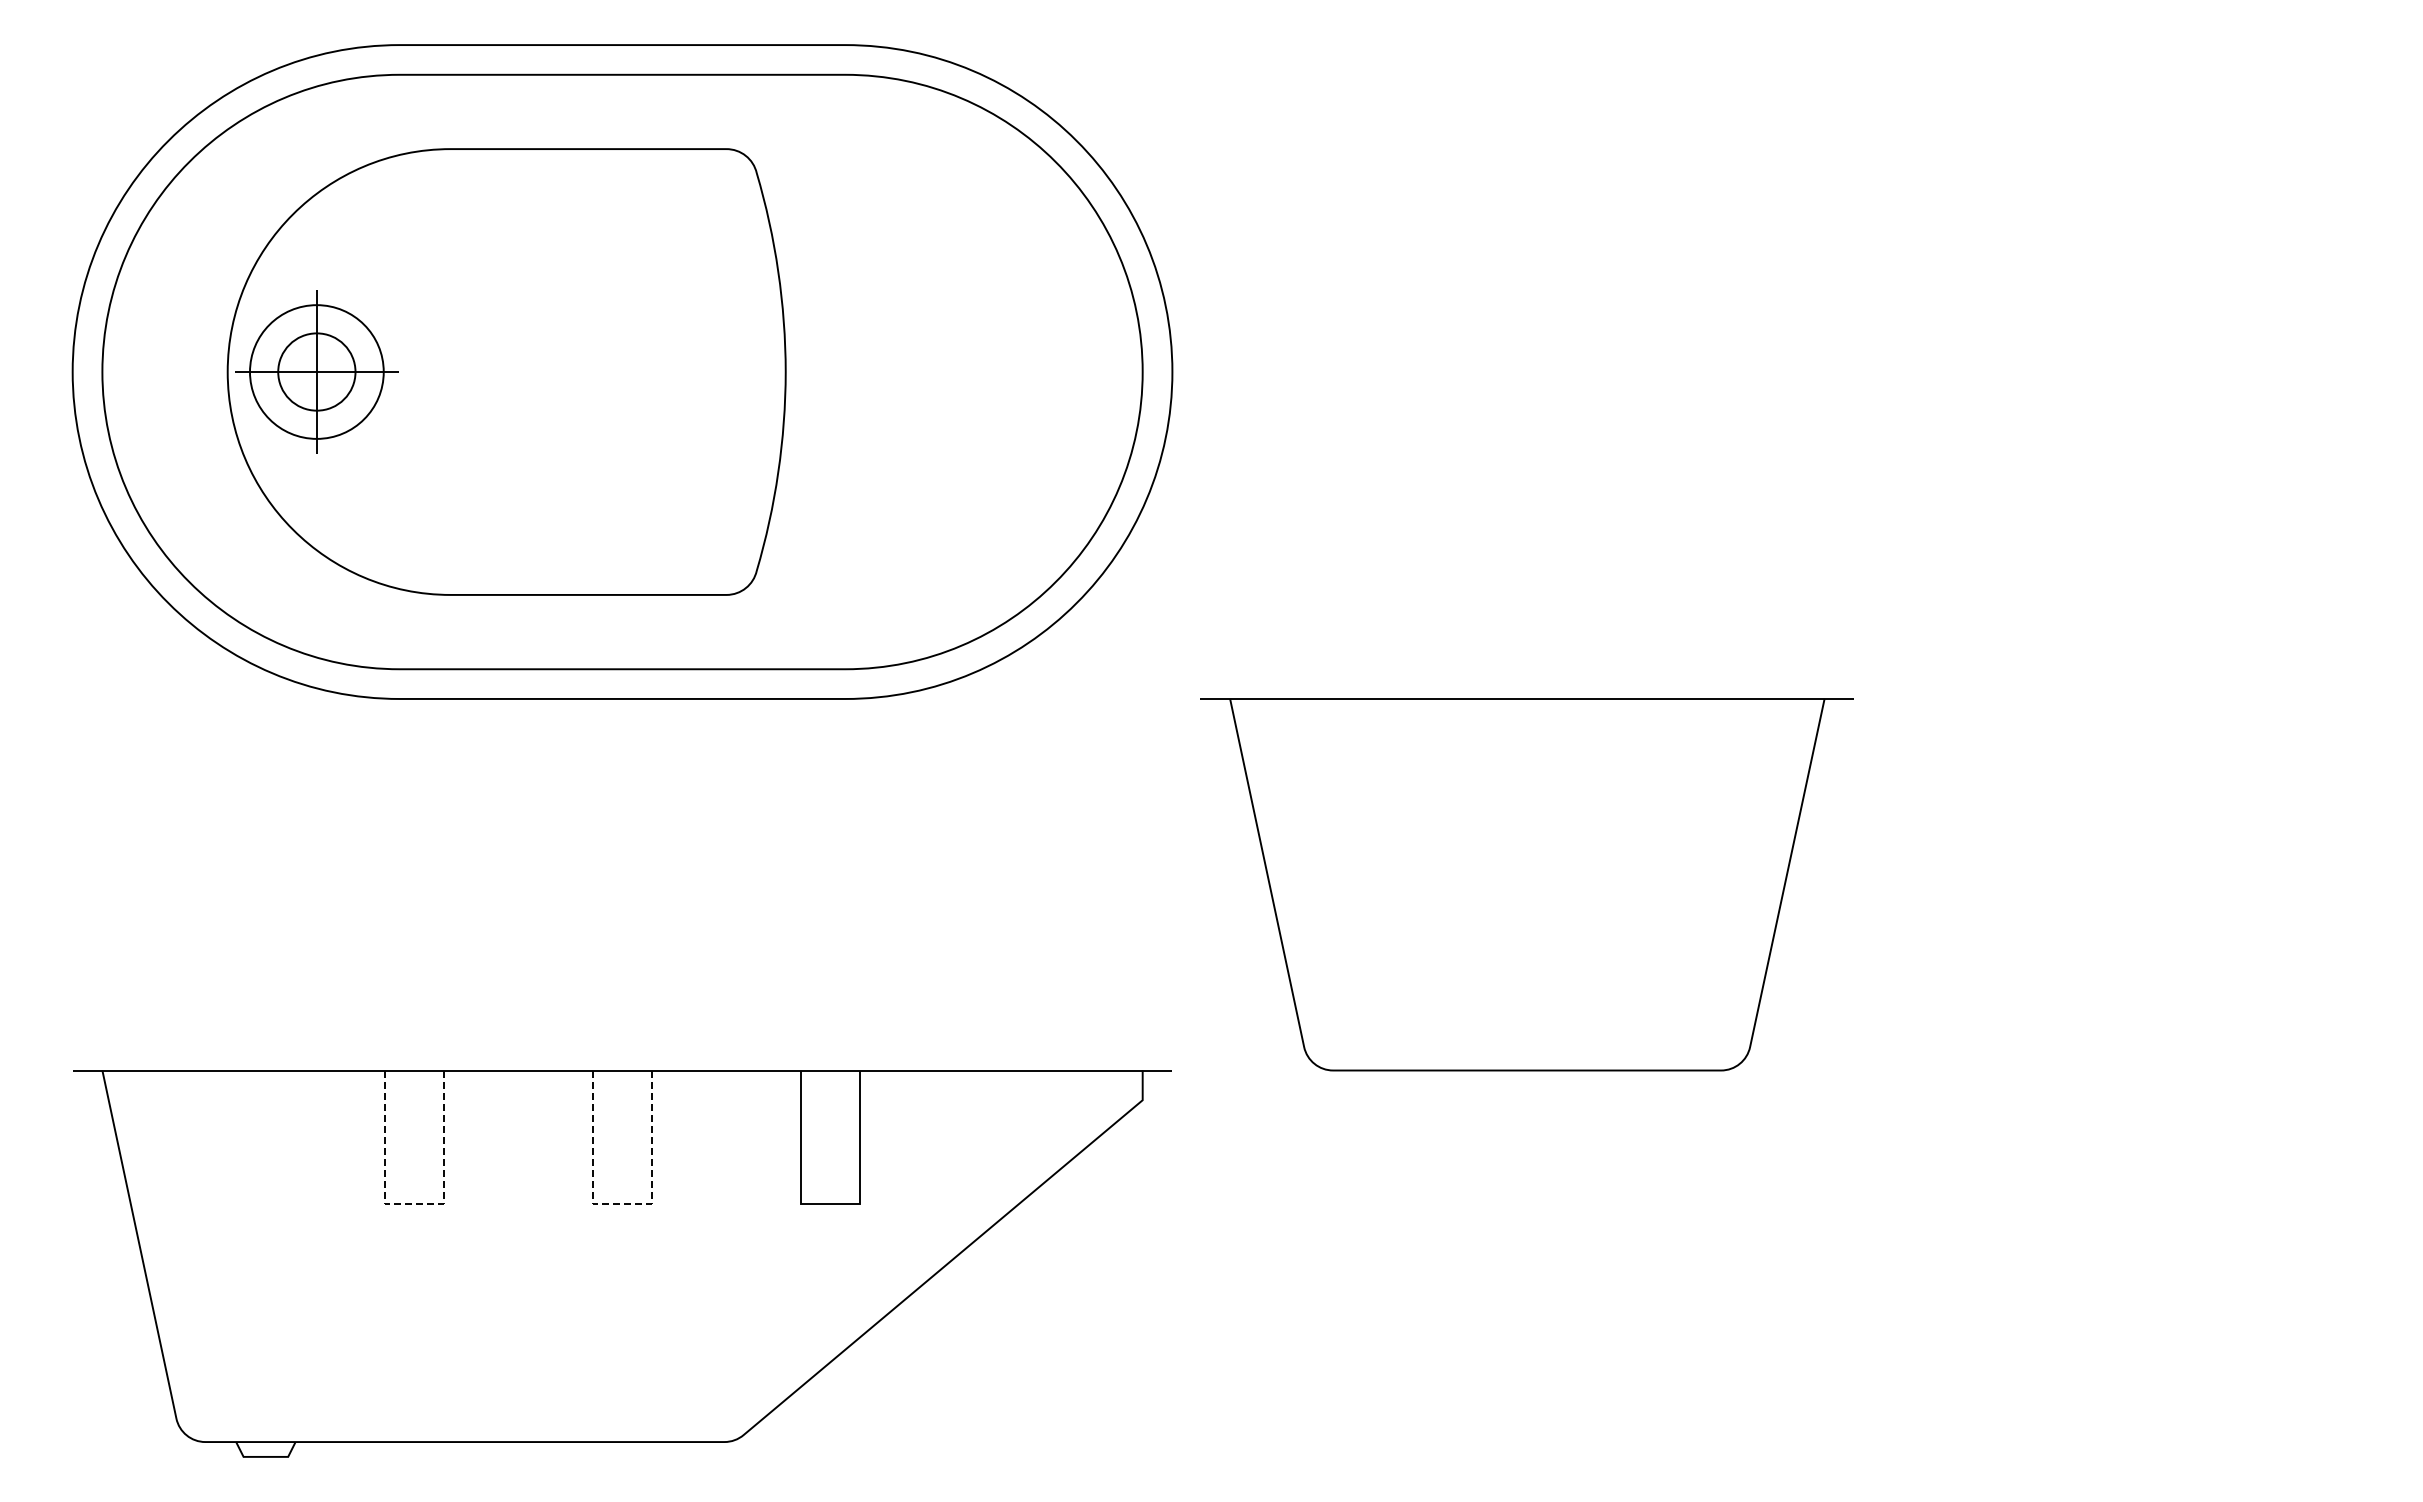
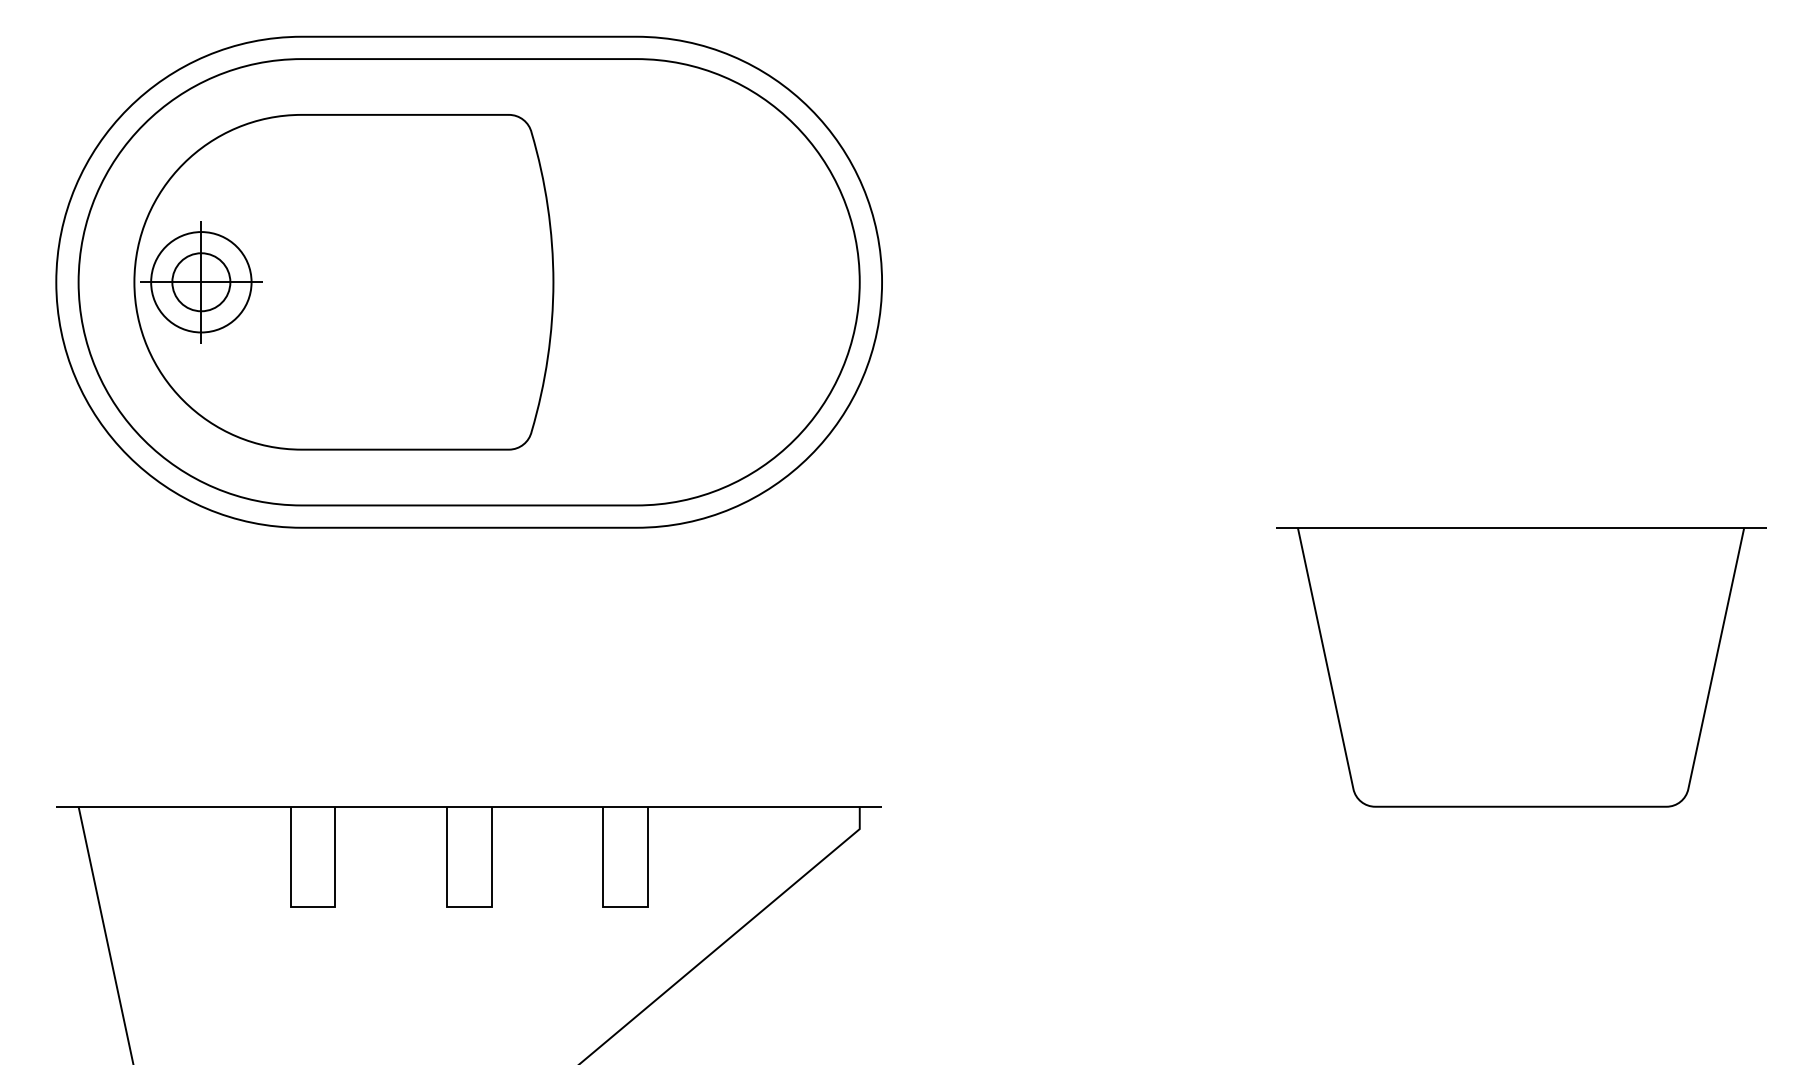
part: (506, 371) -> (343, 281), moved
part: (1526, 884) -> (1520, 667), moved
line: (414, 1204) -> (312, 907), dashed -> solid
line: (622, 1204) -> (469, 907), dashed -> solid

